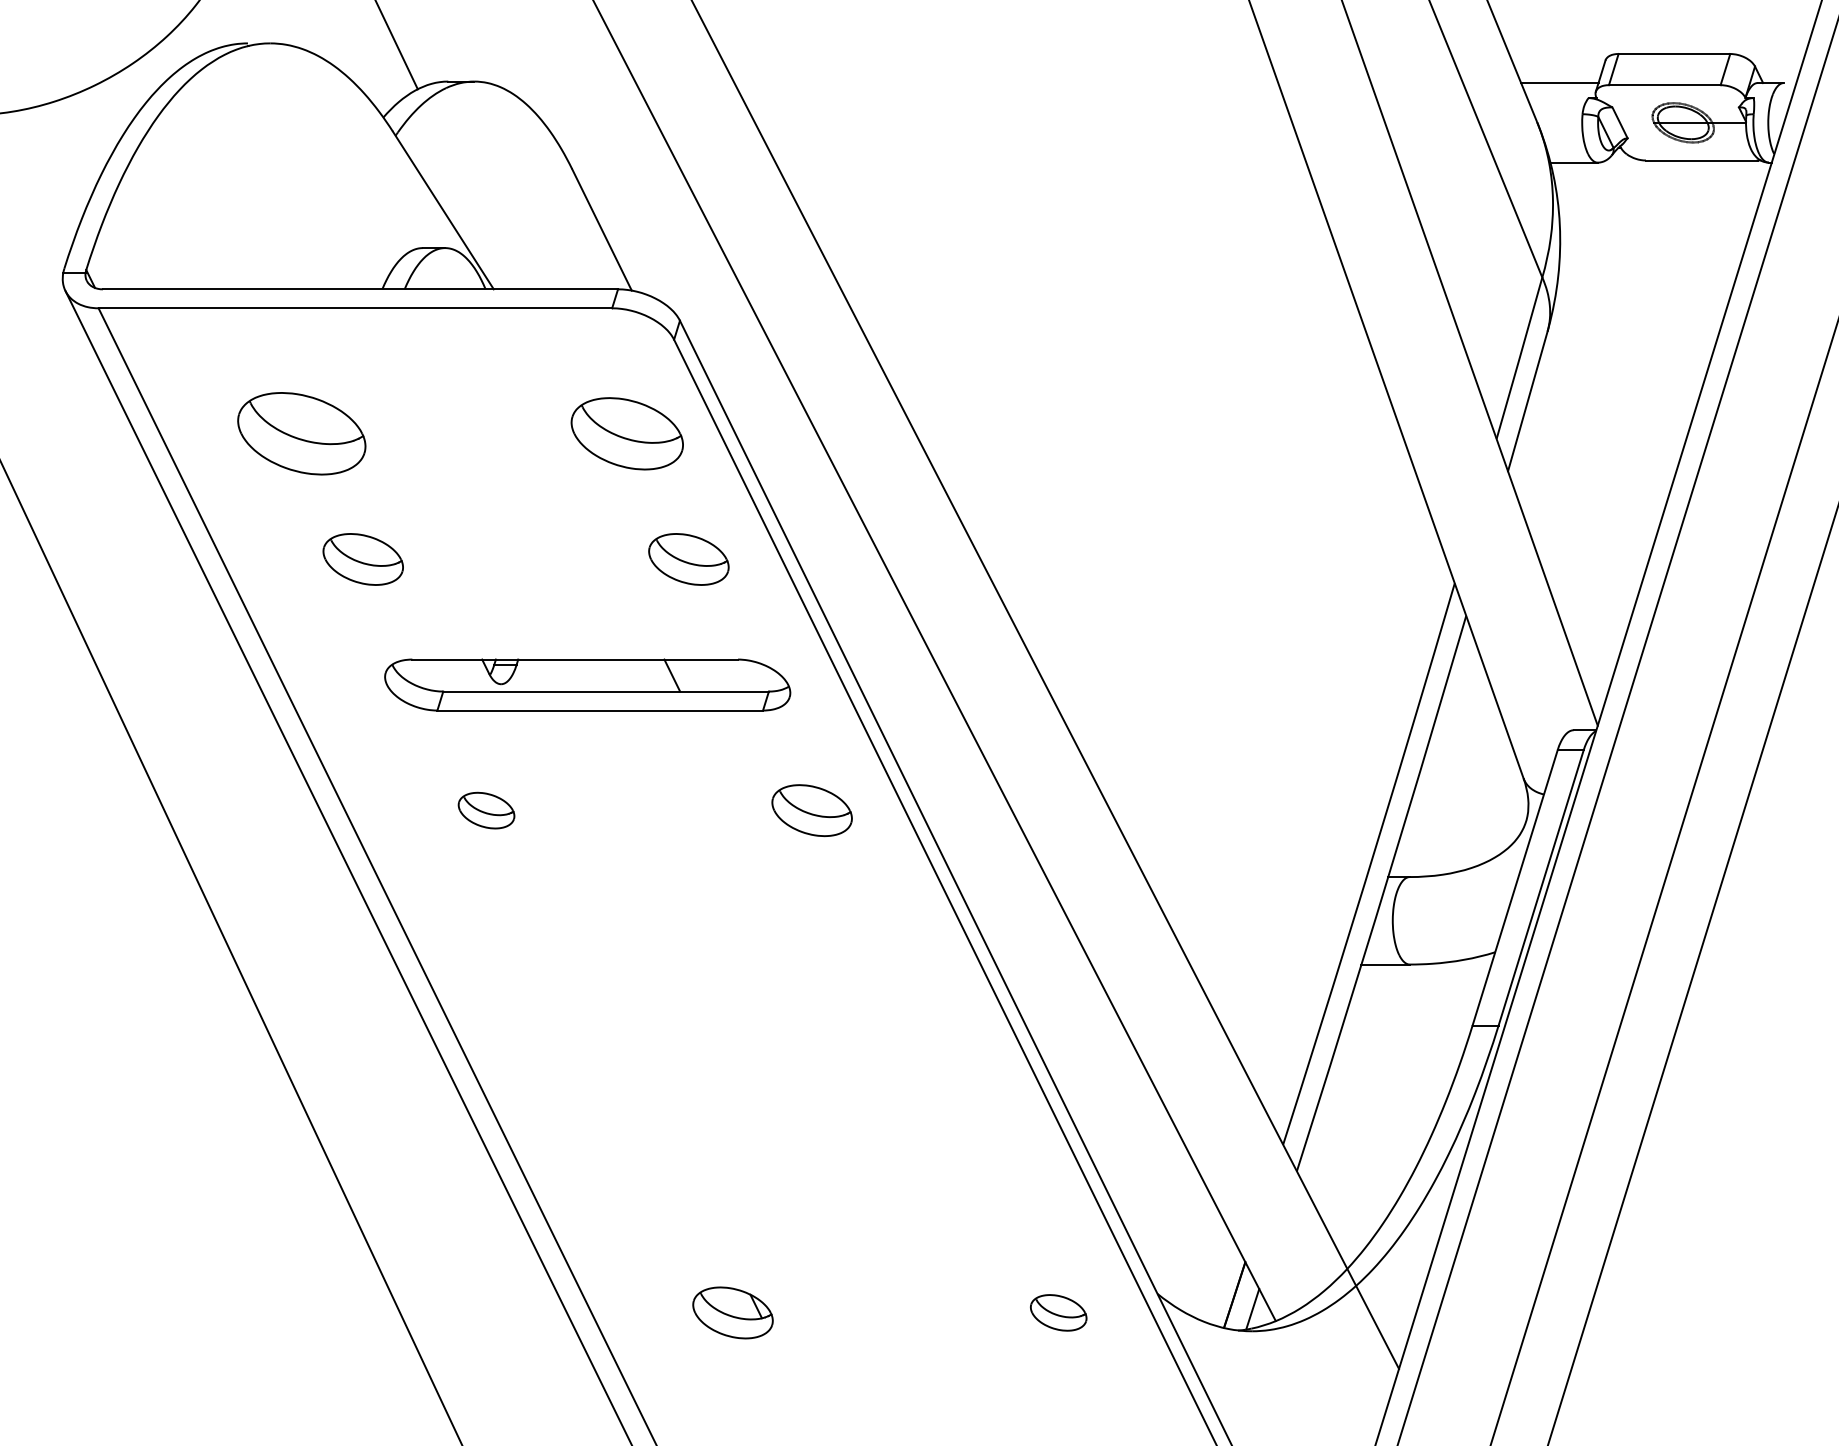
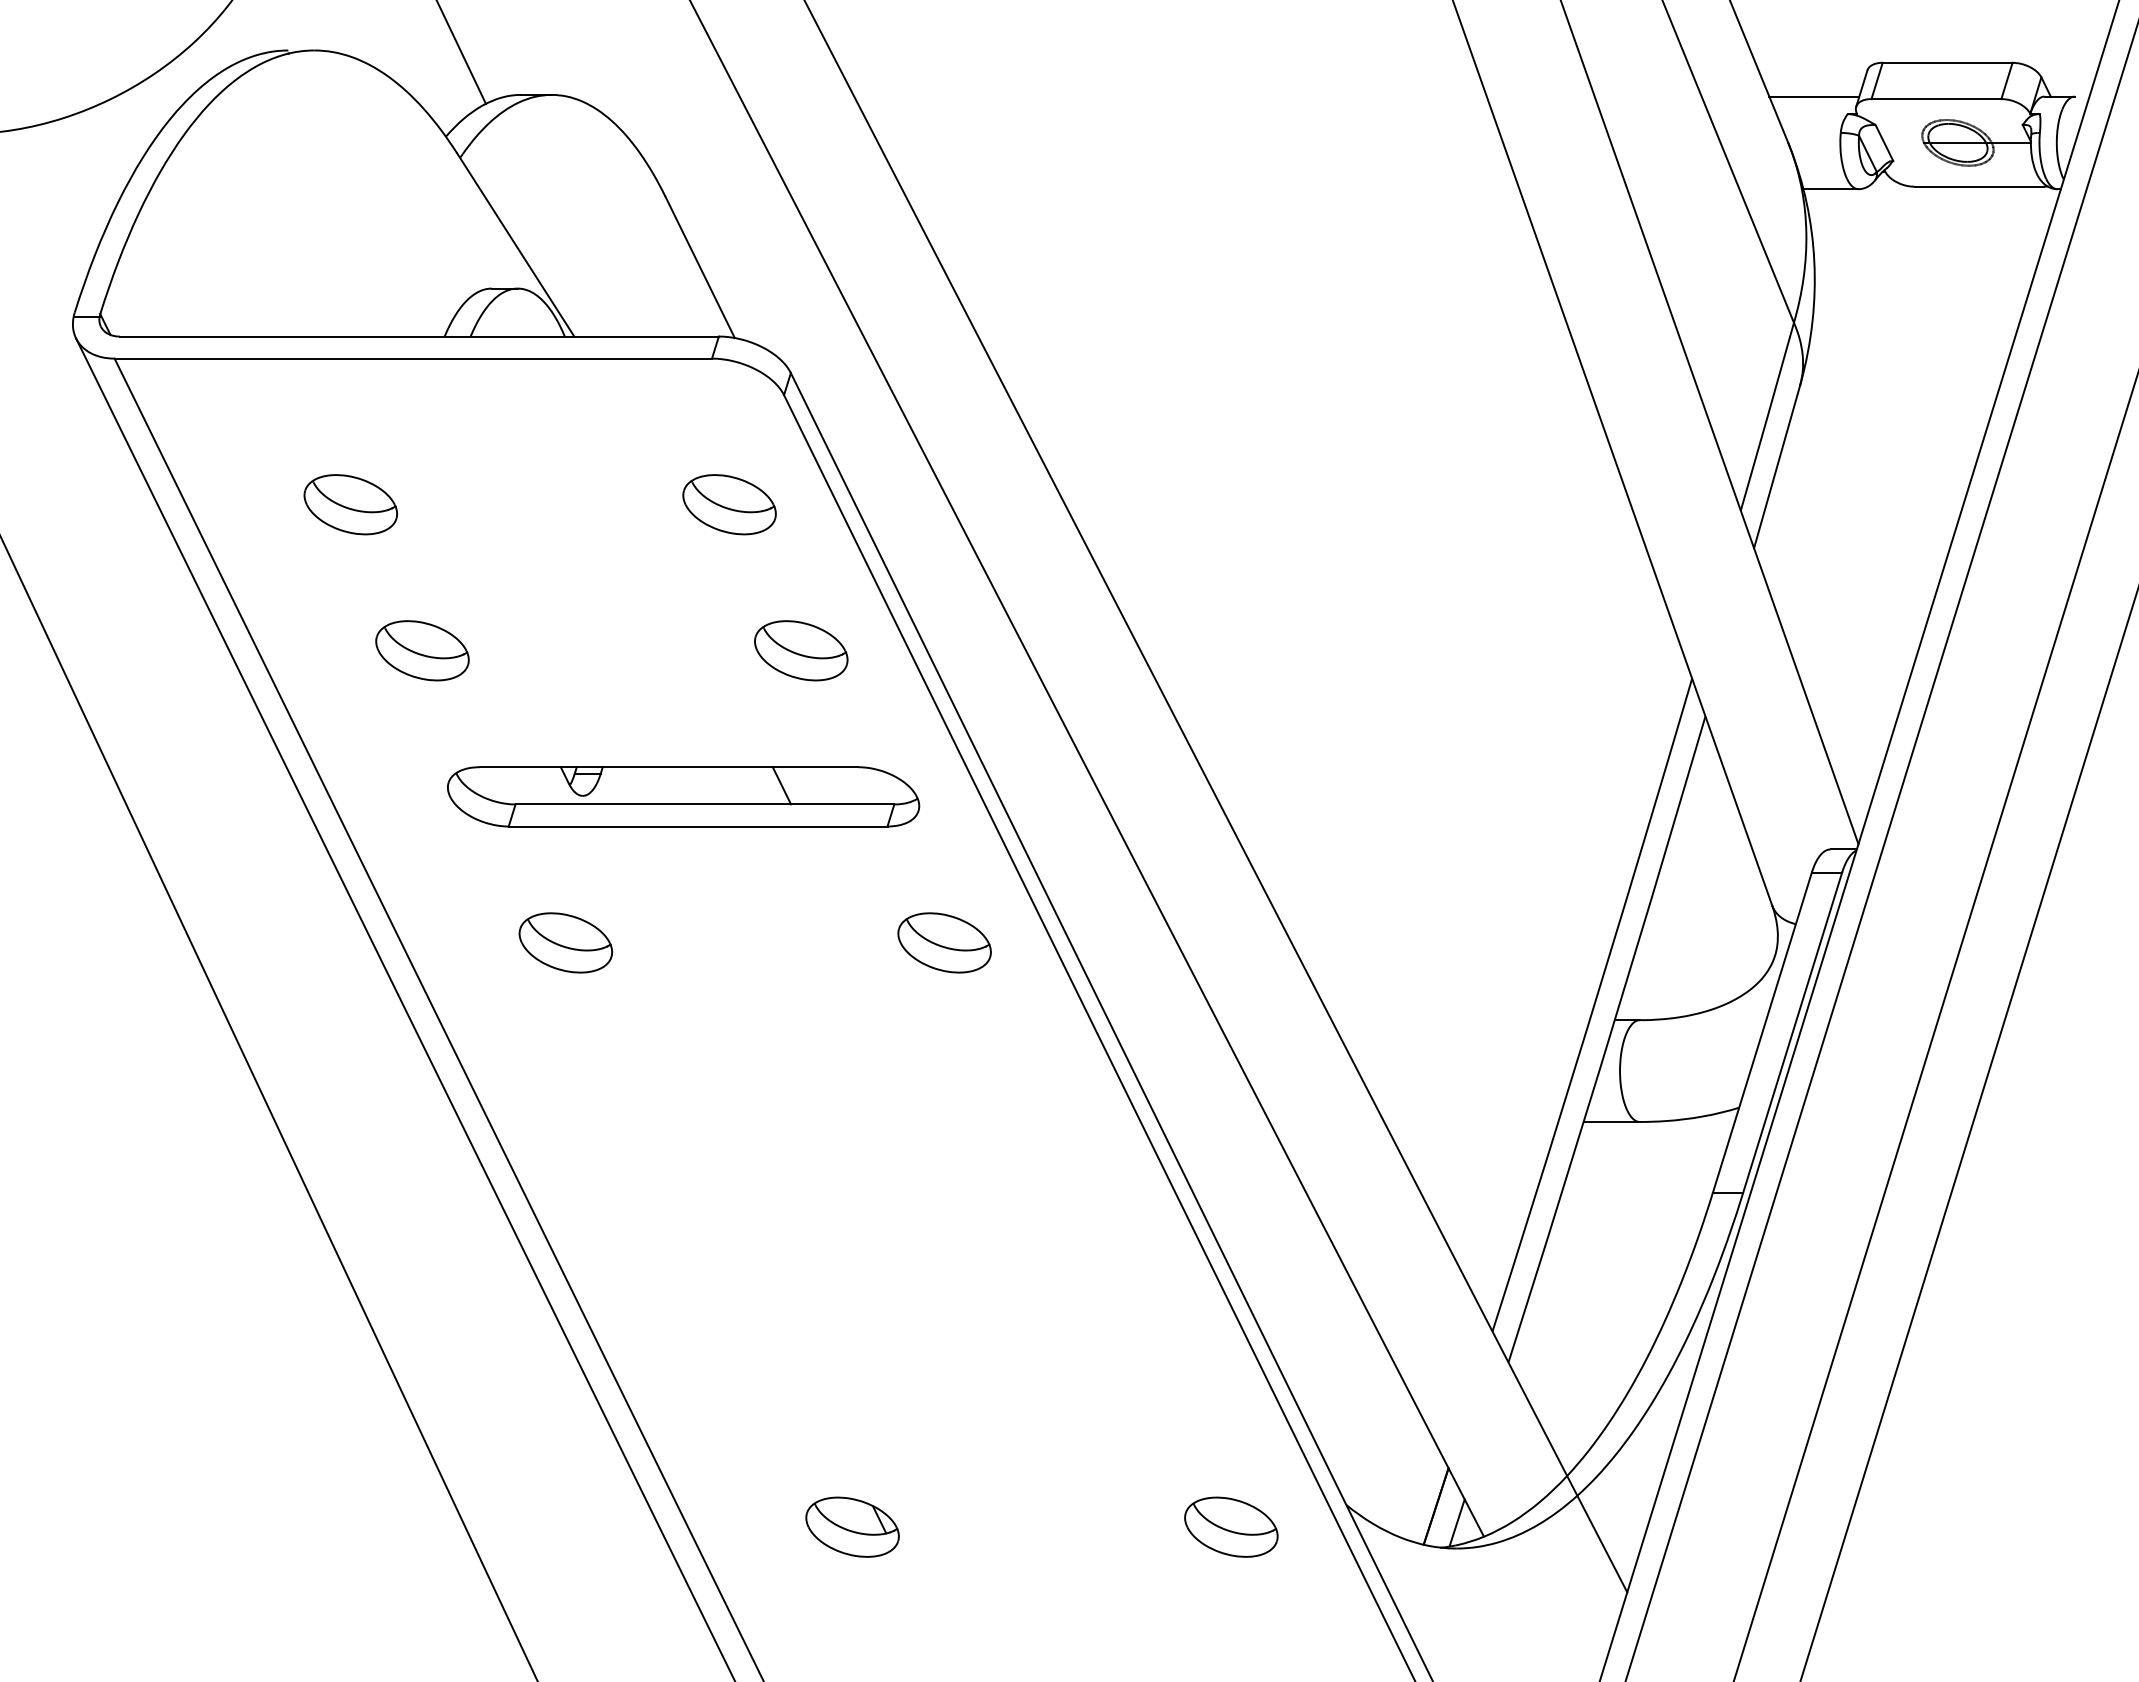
part: (301, 433) -> (350, 504), size x0.62
part: (627, 433) -> (729, 504), size x0.71
part: (486, 810) -> (565, 942), size x1.43
part: (1058, 1312) -> (1231, 1526), size x1.43

